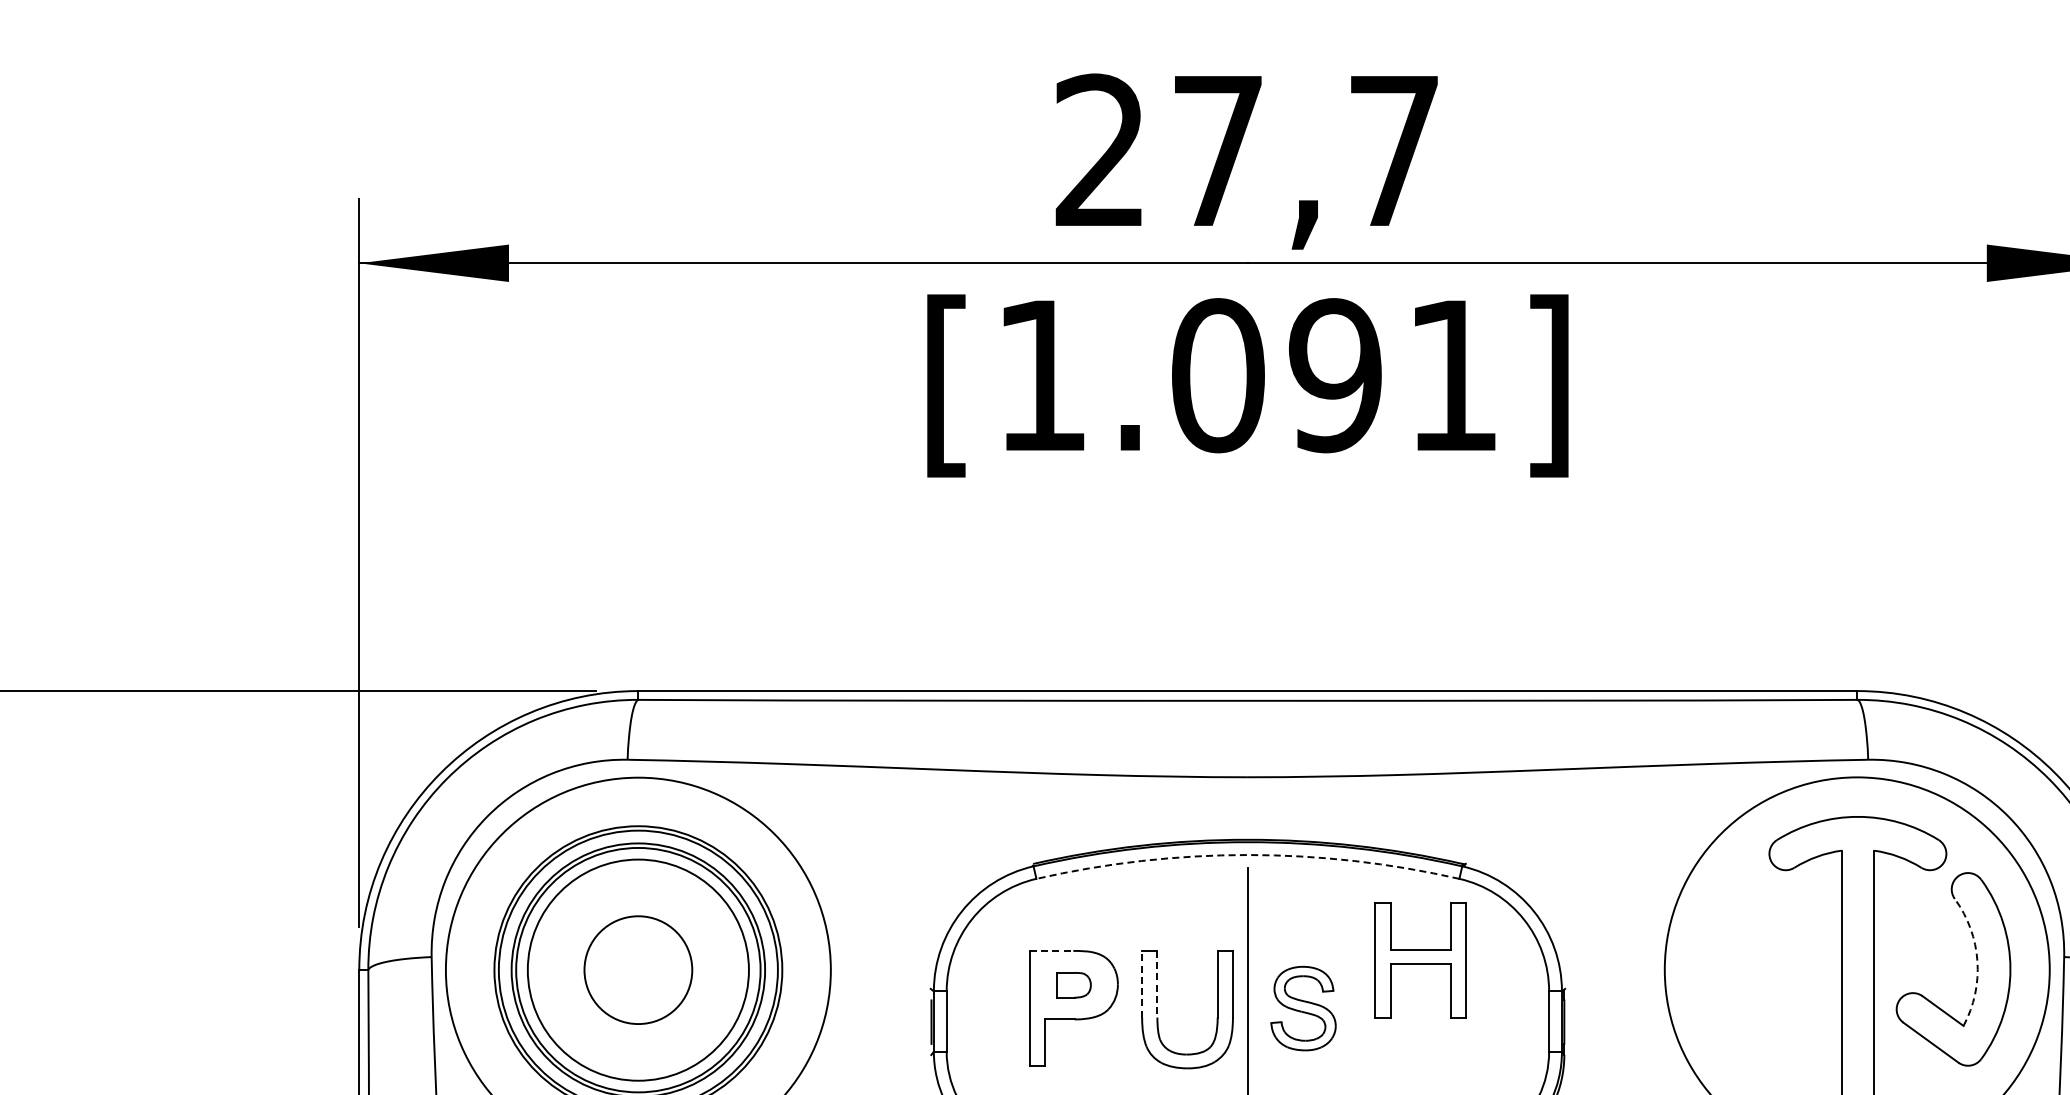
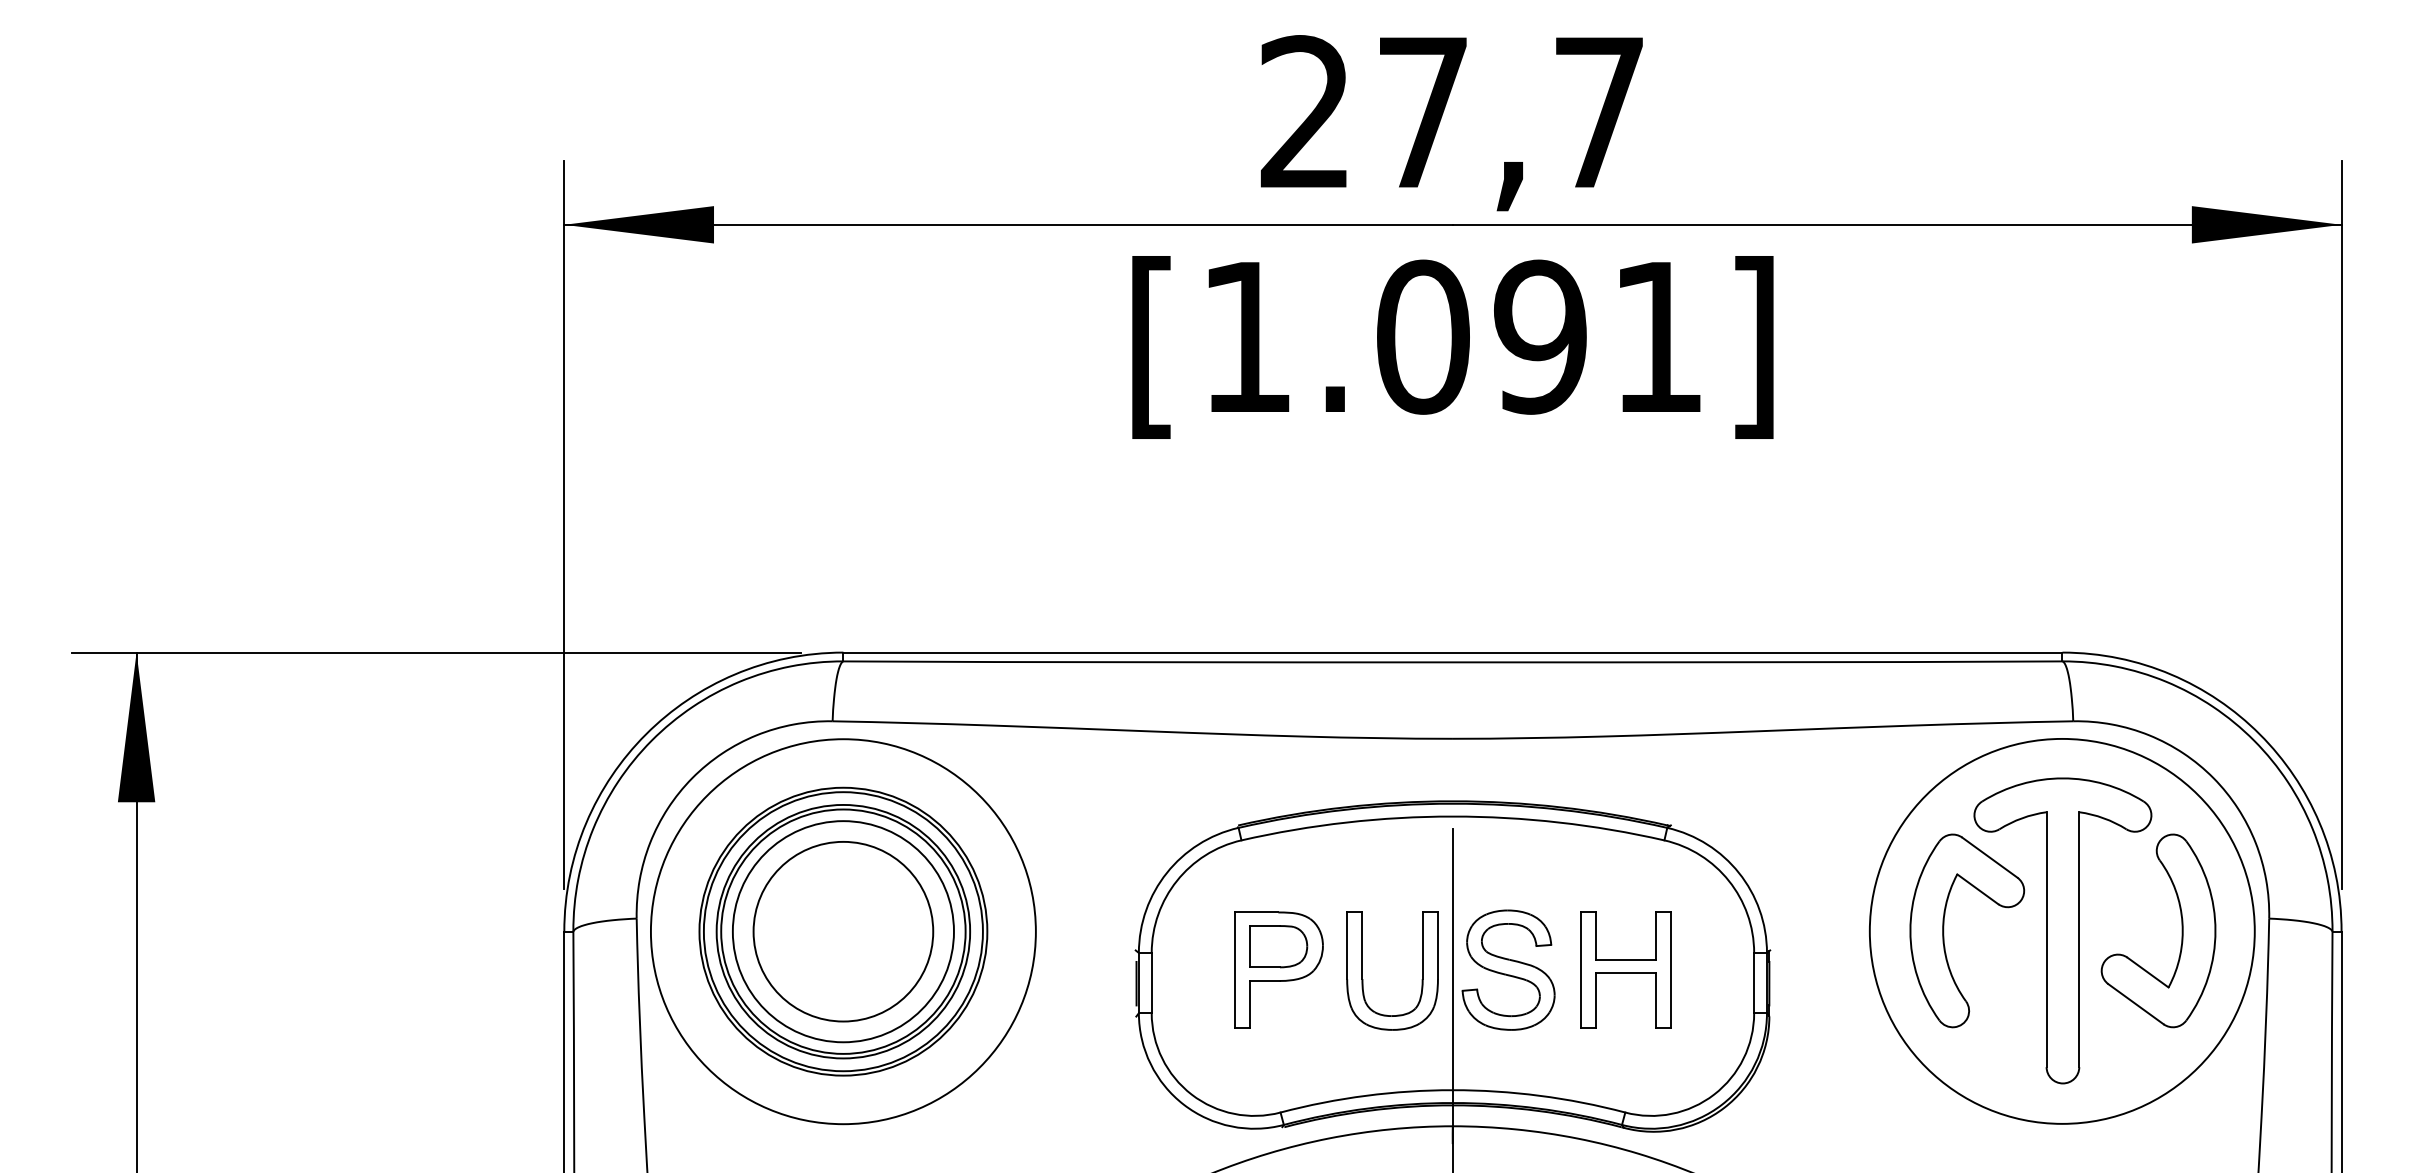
arc: (1247, 854) -> (1452, 816), dashed -> solid
line: (1051, 950) -> (1256, 912), dashed -> solid
part: (1420, 959) -> (1625, 969), moved
arc: (1977, 960) -> (2182, 922), dashed -> solid
part: (1739, 968) -> (1944, 930), added
circle: (638, 969) -> (843, 931), size x1.67
line: (1142, 983) -> (1347, 945), dashed -> solid
part: (1073, 984) -> (1278, 946), size x1.67
line: (1157, 984) -> (1362, 946), dashed -> solid
part: (1303, 1007) -> (1508, 969), size x1.43

